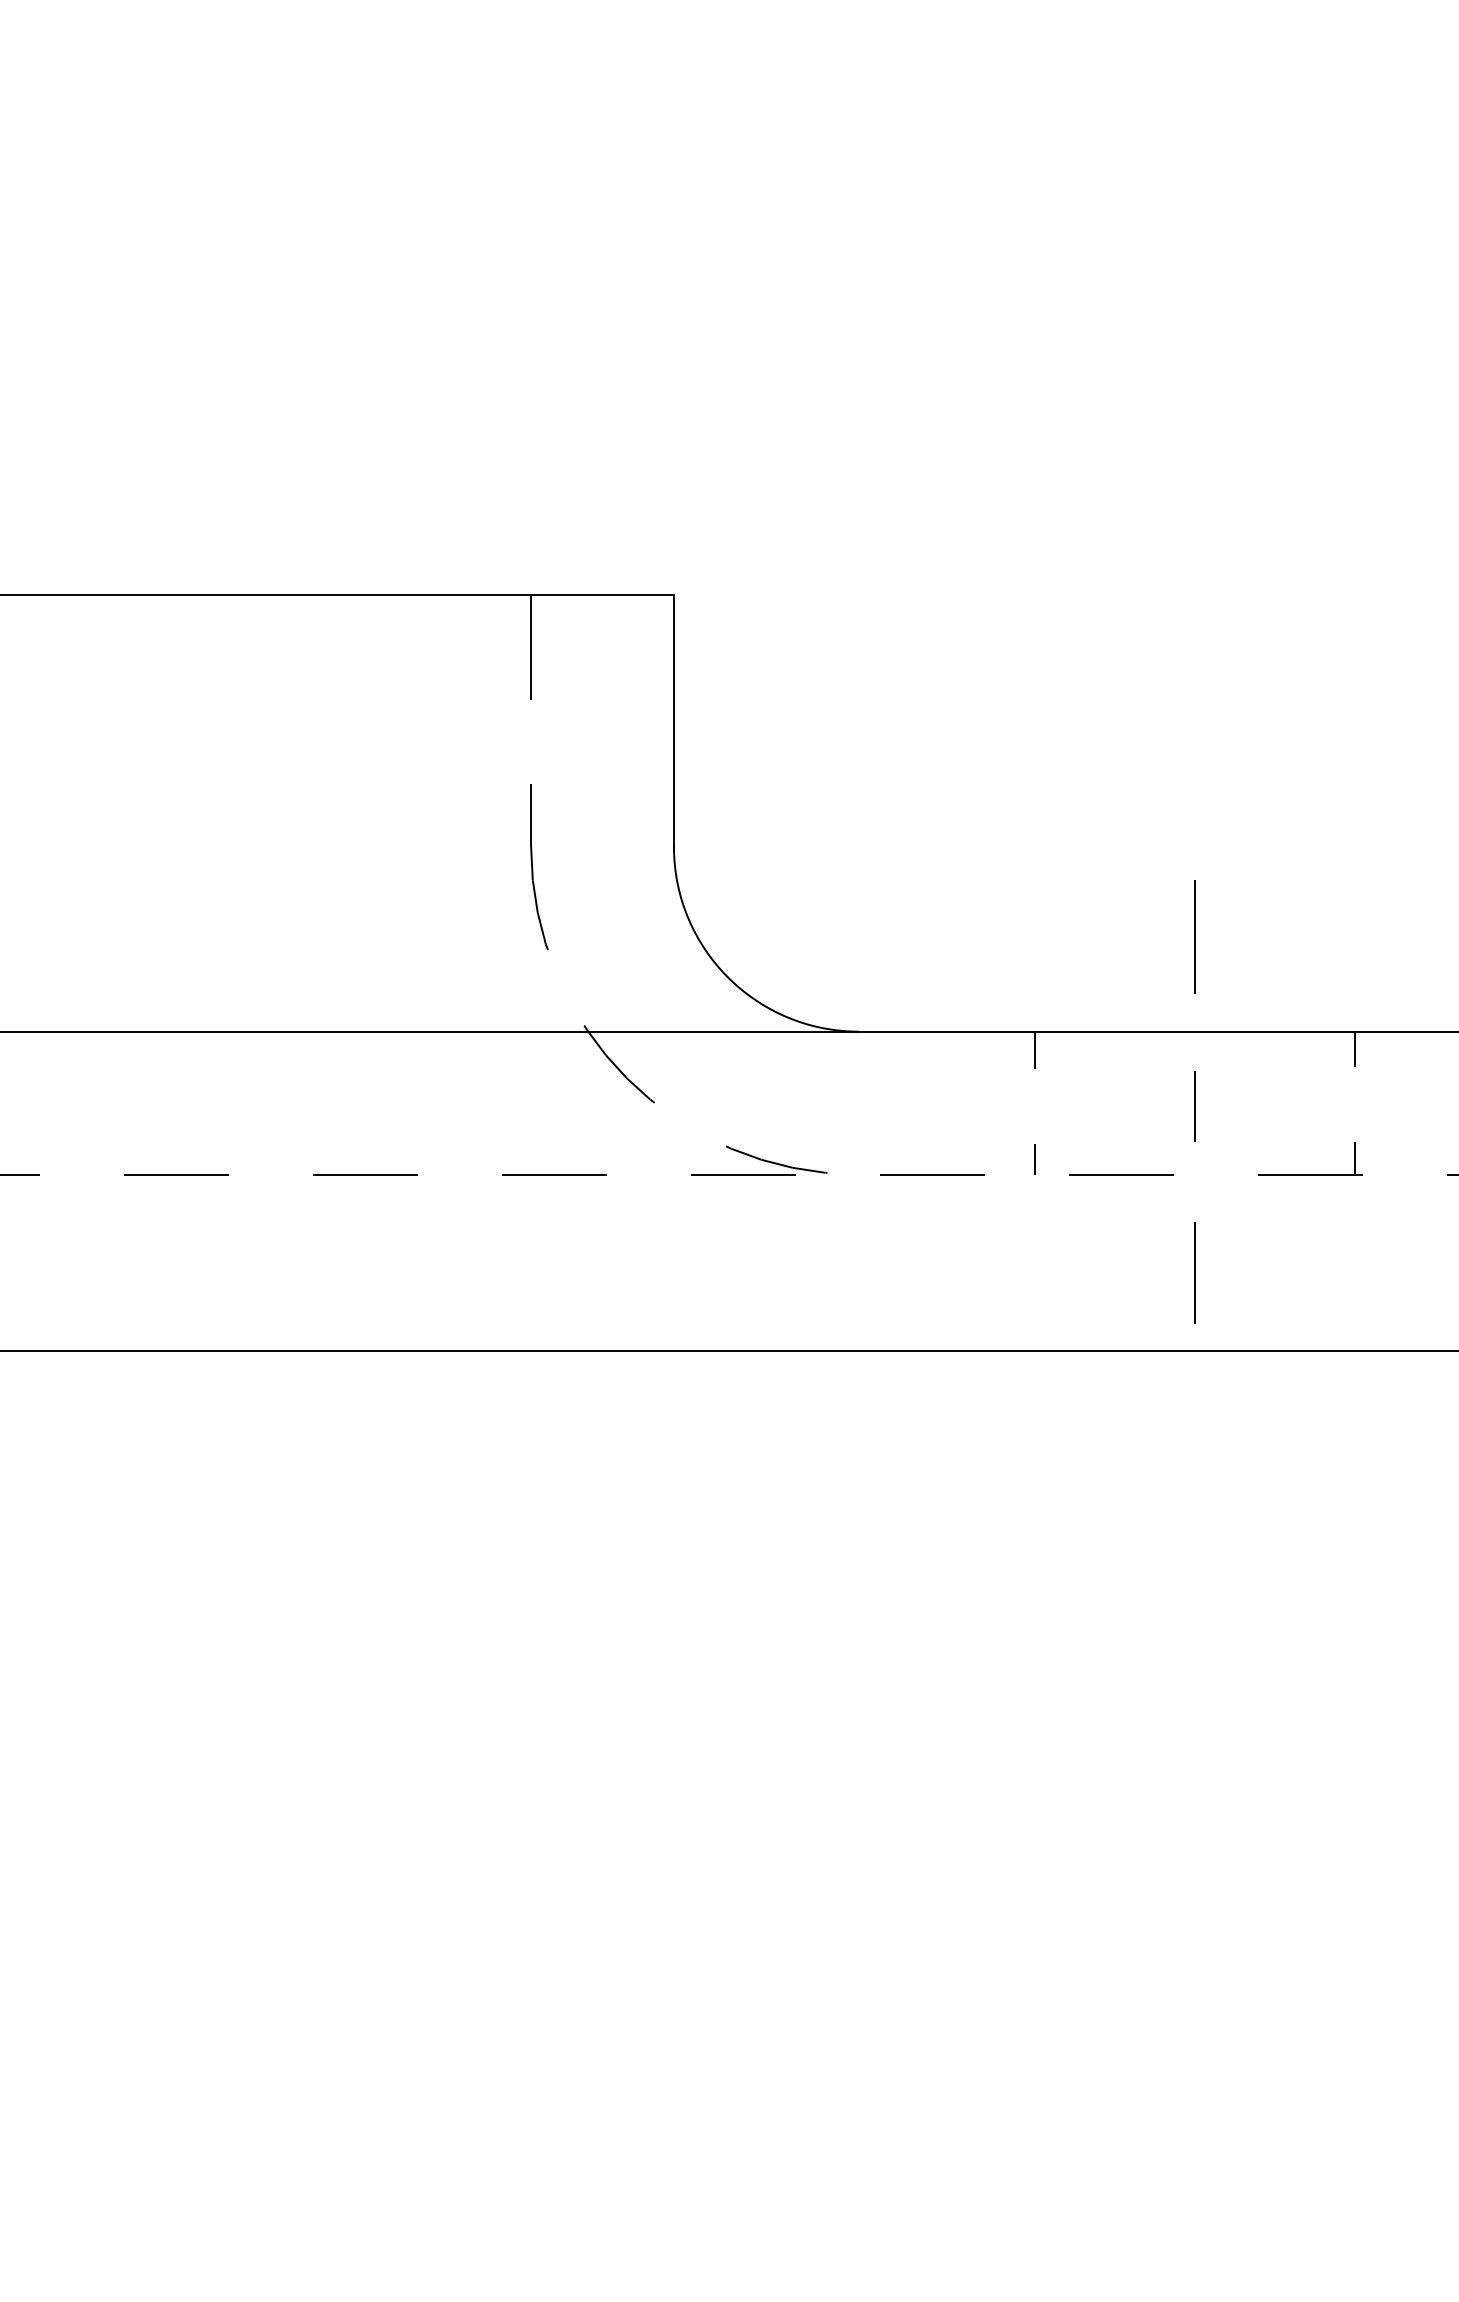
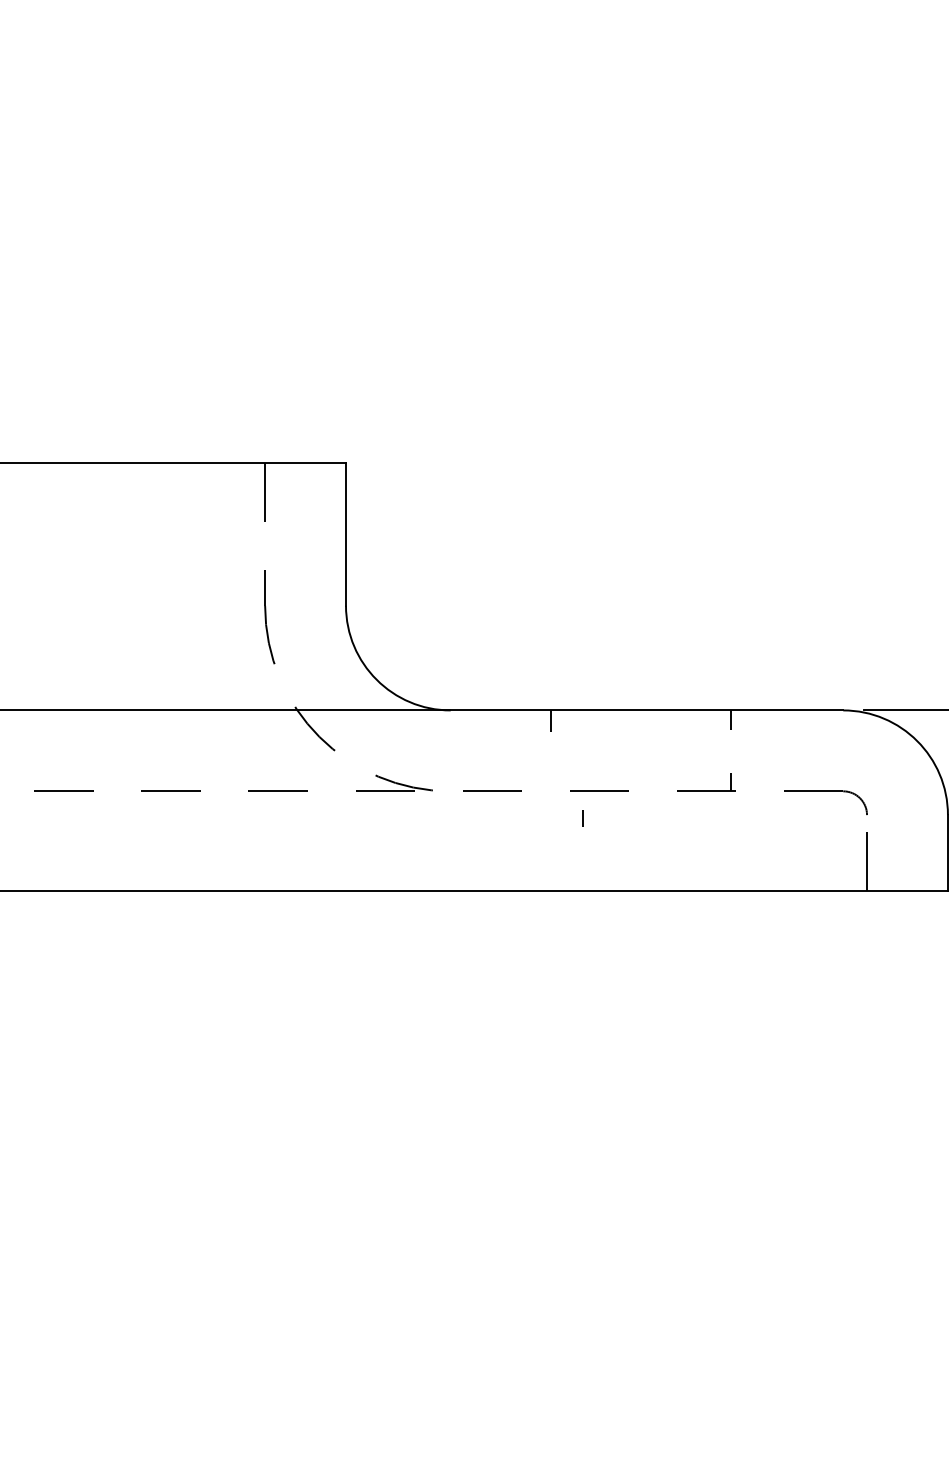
line: (1195, 936) -> (641, 656), removed
line: (1195, 1105) -> (641, 752), removed
line: (1035, 1158) -> (582, 818), moved
line: (1194, 1271) -> (640, 846), removed

